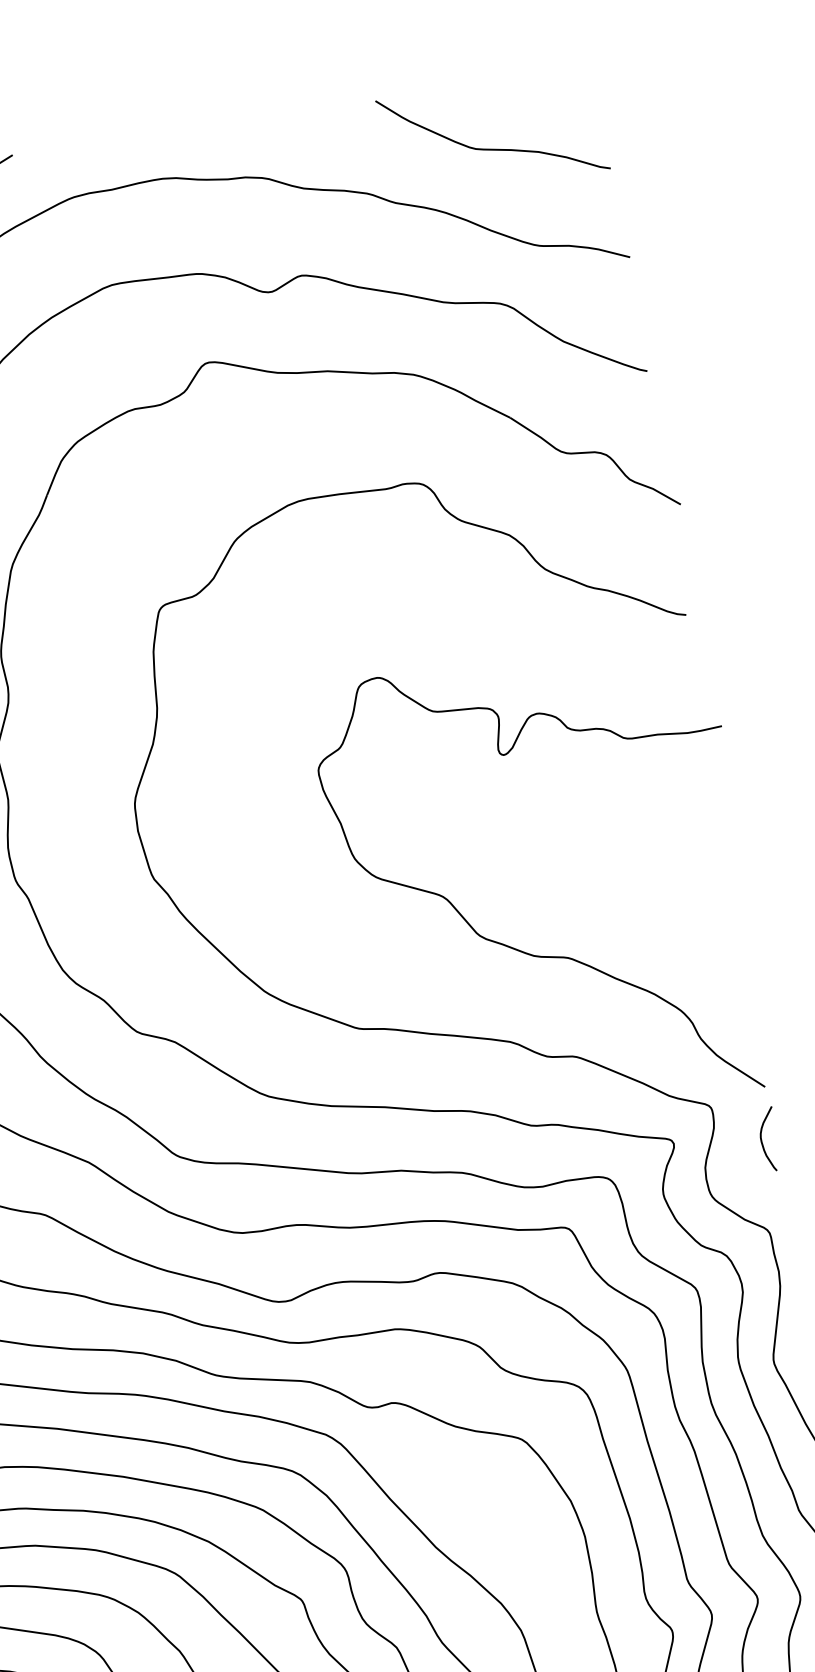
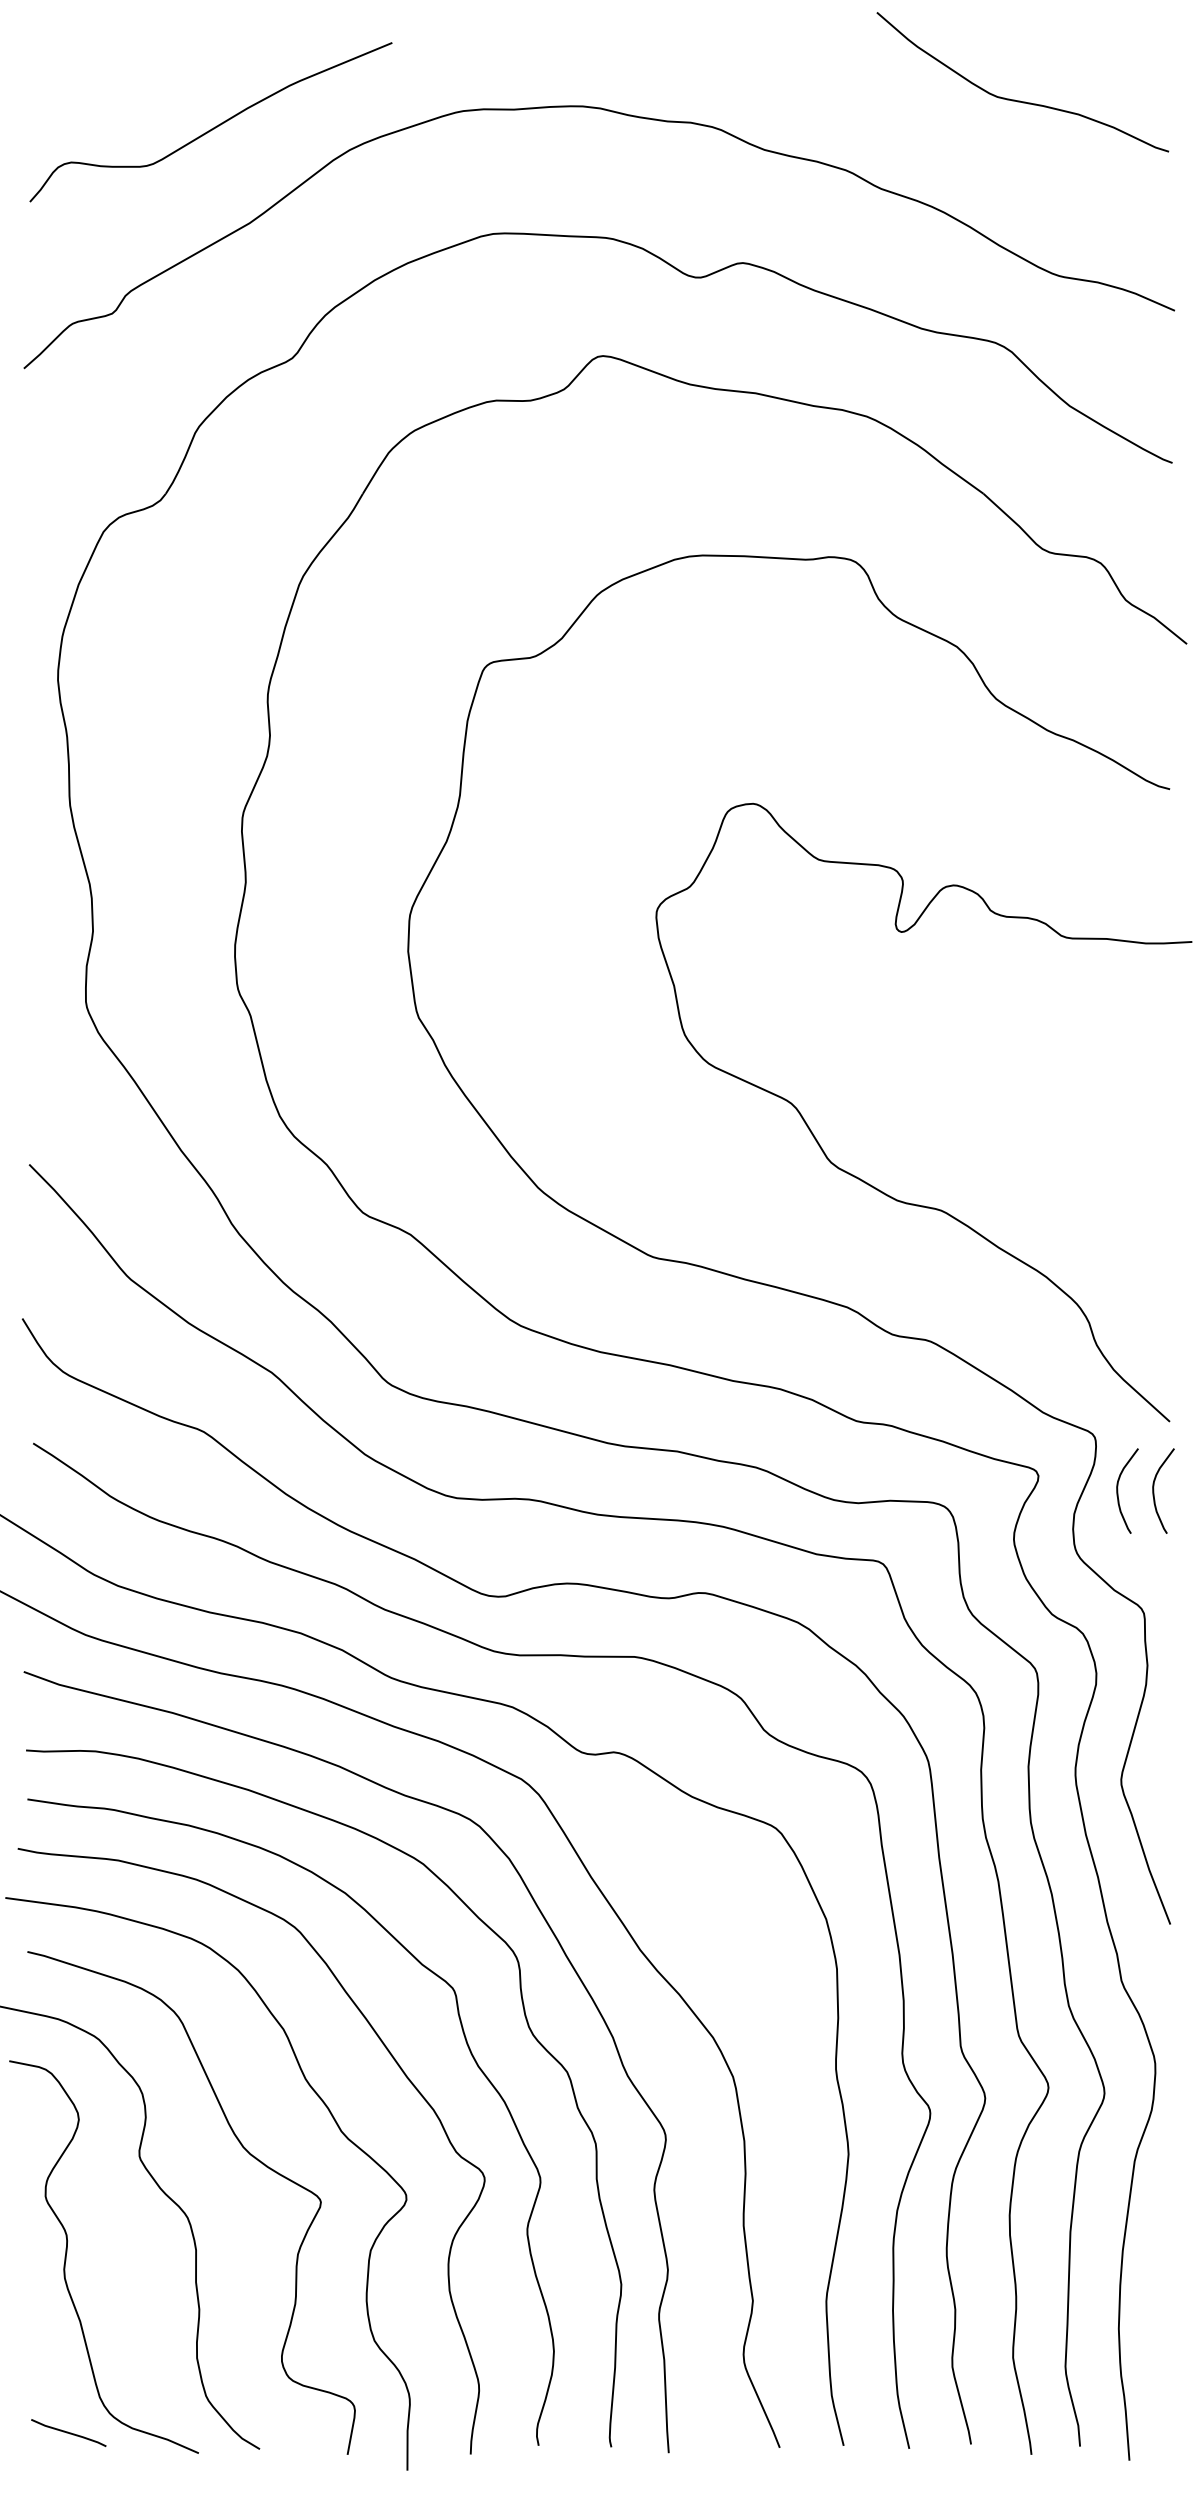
curve: (493, 148) -> (1020, 100), moved
curve: (735, 1144) -> (1118, 1490), added

